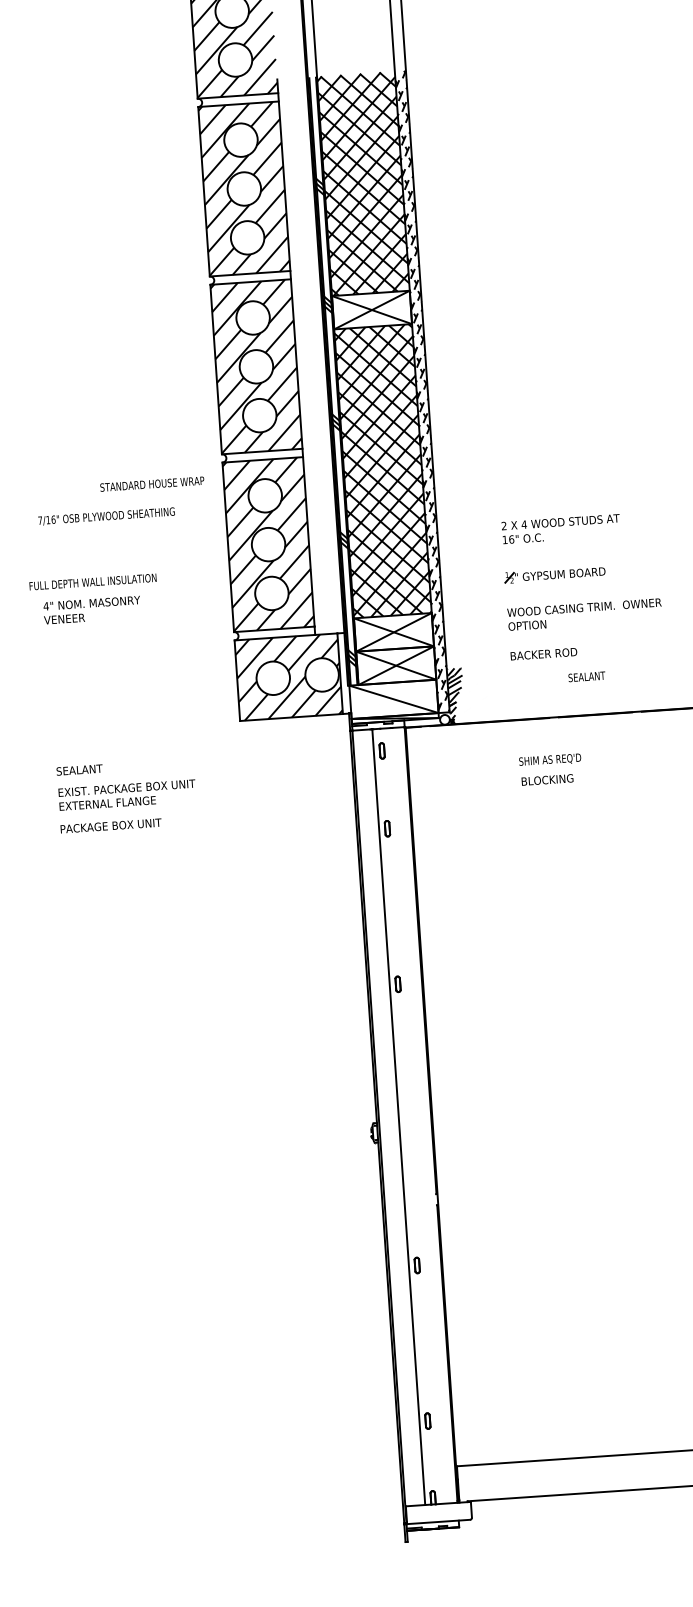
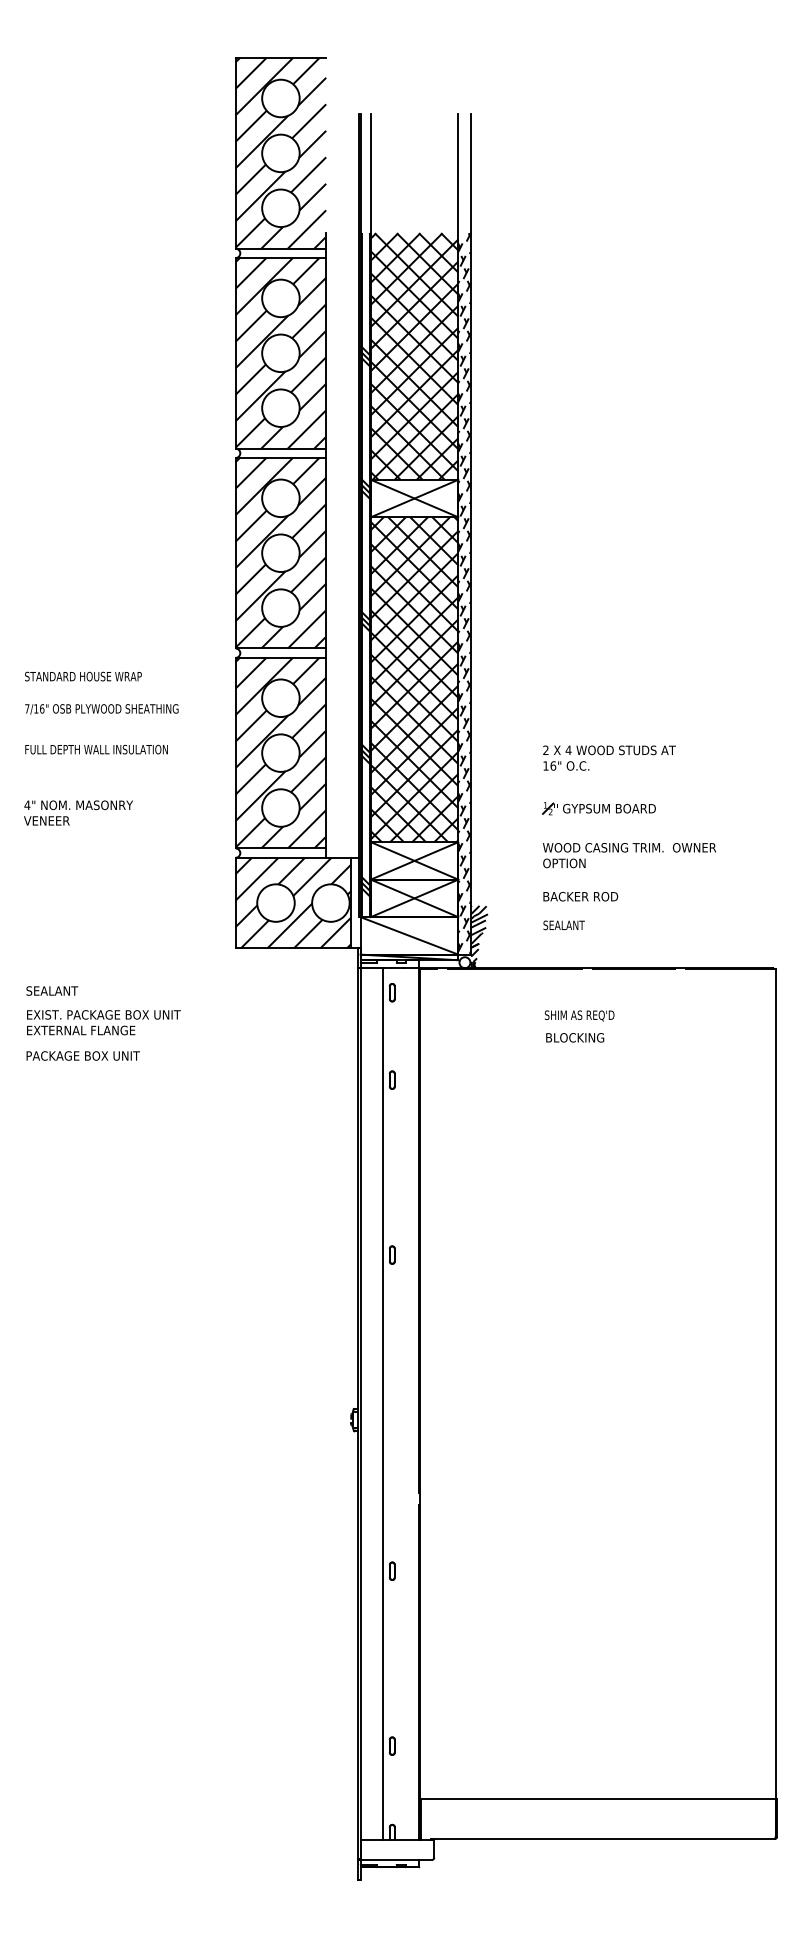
text: (152, 484) -> (83, 676), moved
text: (92, 581) -> (96, 749), moved
text: (586, 676) -> (563, 925), moved

